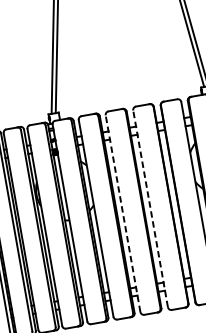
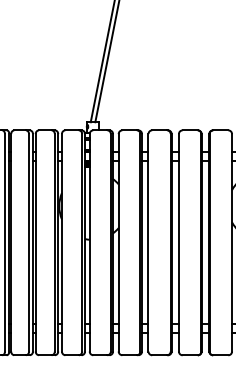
line: (150, 208) -> (178, 242), dashed -> solid
line: (123, 213) -> (148, 242), dashed -> solid

